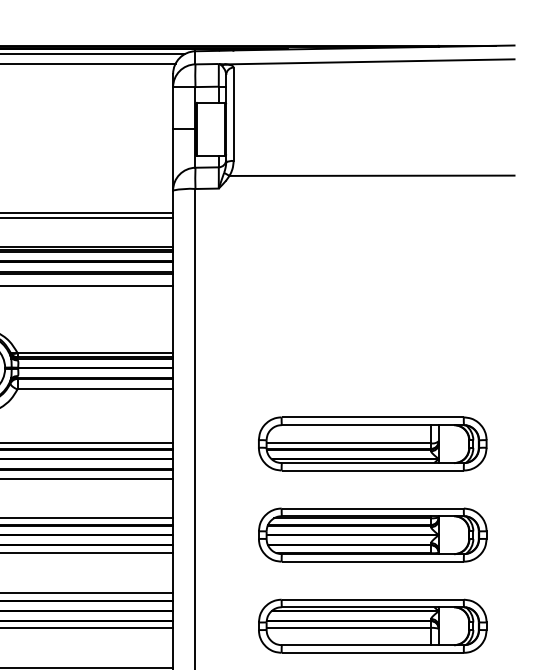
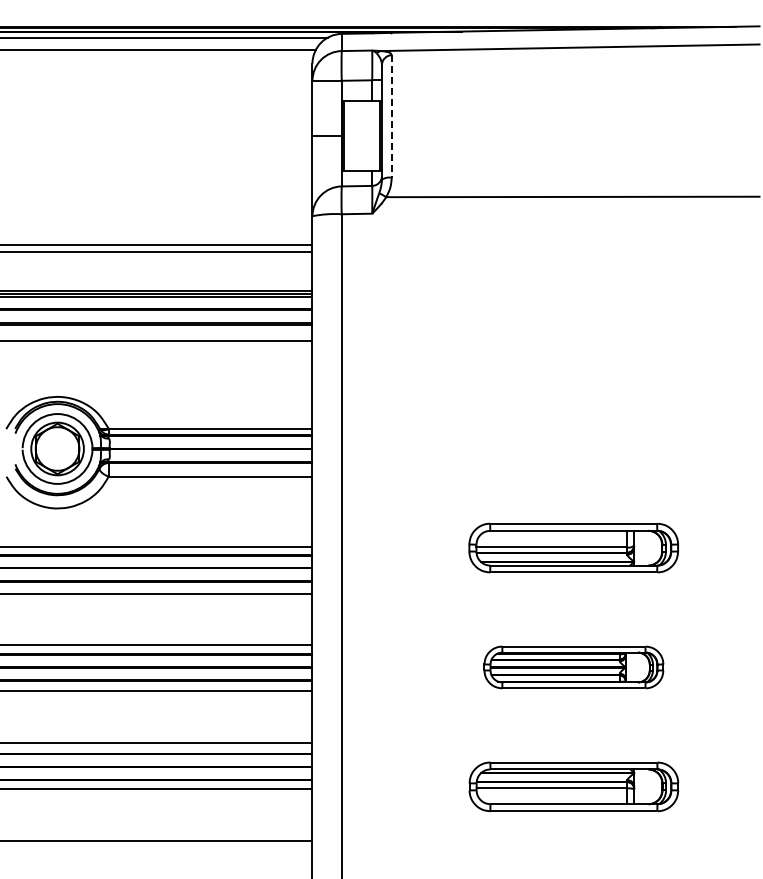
line: (233, 114) -> (391, 116), solid -> dashed
part: (372, 443) -> (573, 547), size x0.7
part: (372, 535) -> (573, 667), size x0.6
part: (372, 626) -> (573, 786), size x0.7

